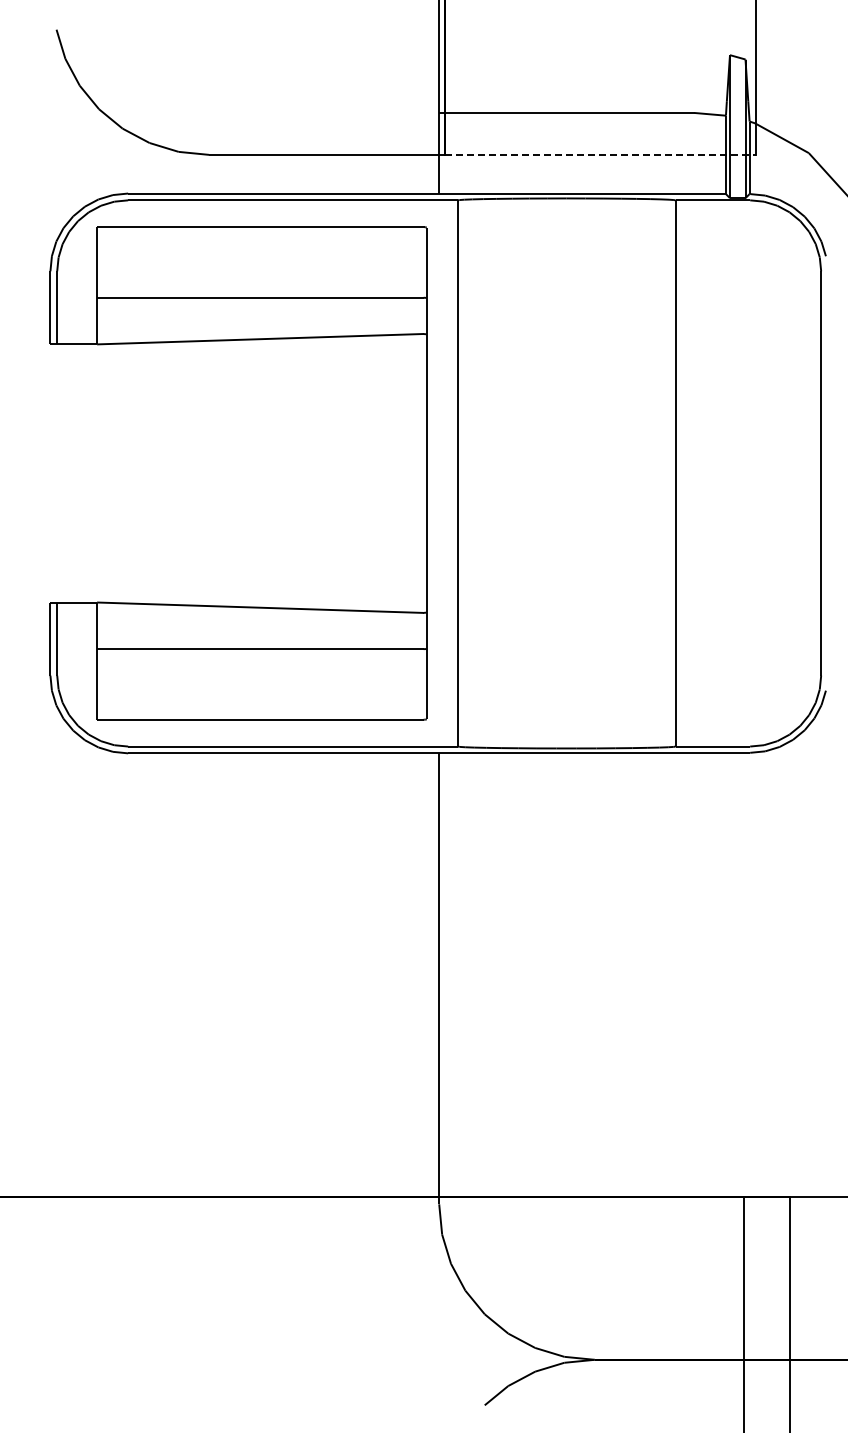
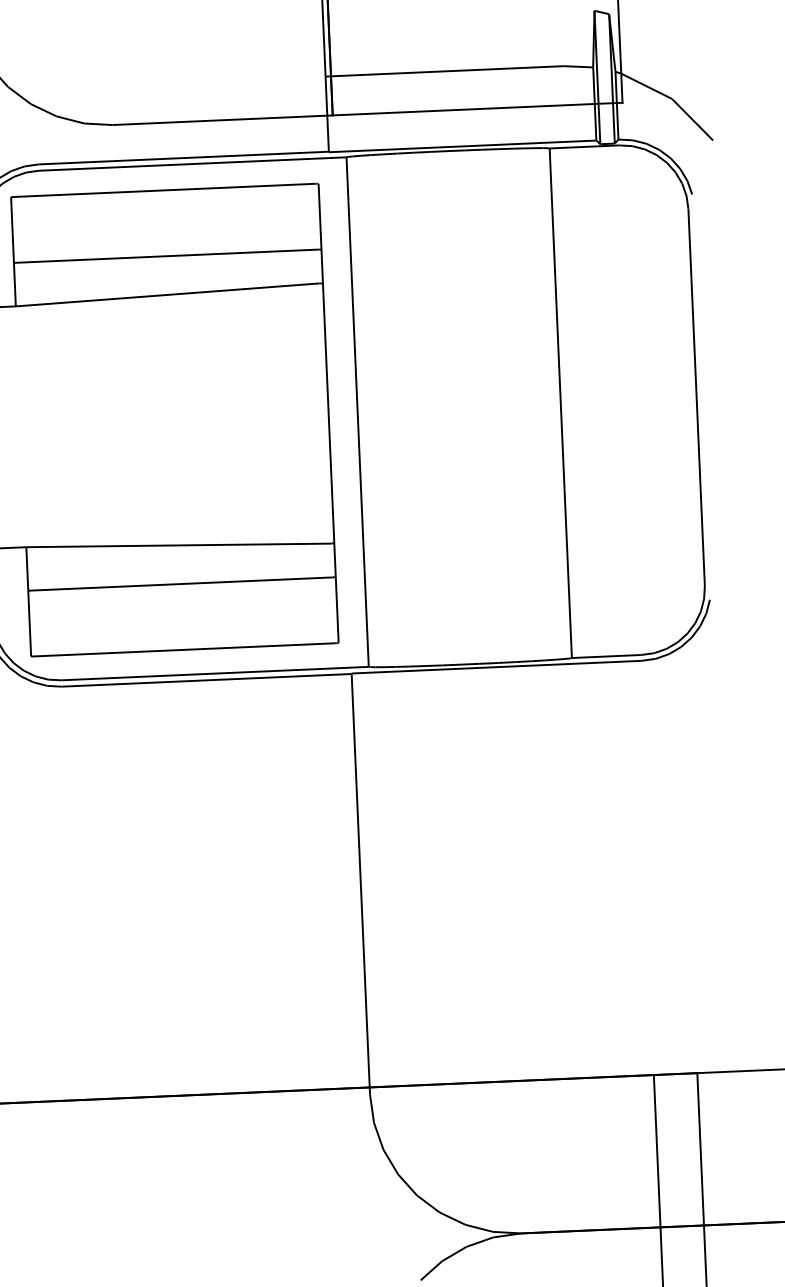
line: (600, 154) -> (477, 108), dashed -> solid

